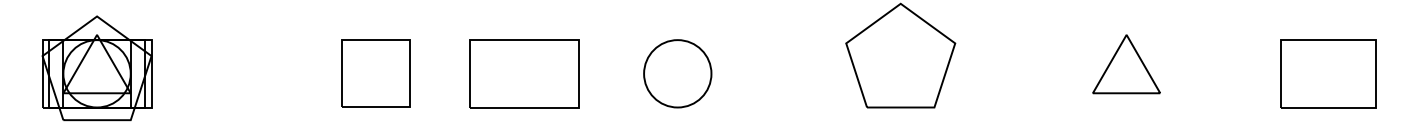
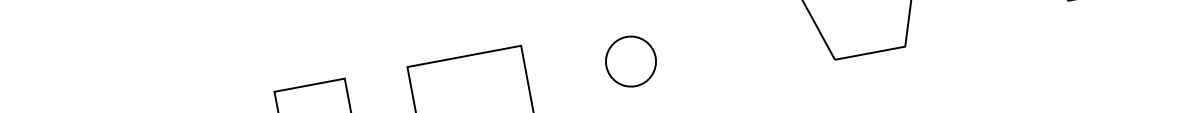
circle: (677, 73) -> (630, 61), size x0.7

